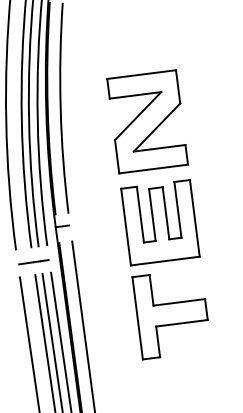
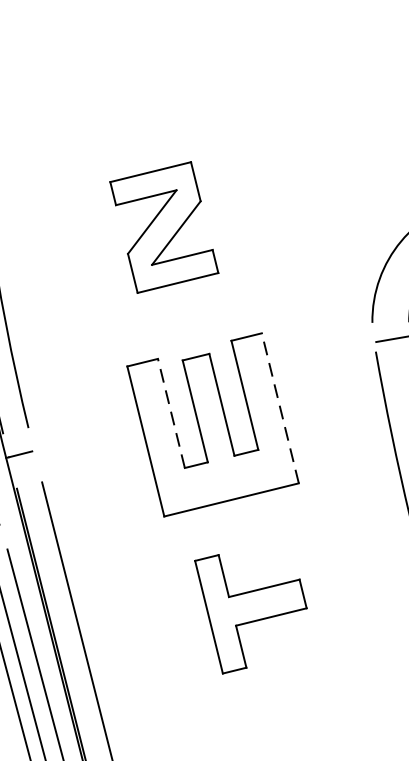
part: (147, 121) -> (164, 226), size x0.6
line: (140, 214) -> (171, 413), solid -> dashed
line: (194, 218) -> (279, 408), solid -> dashed
part: (169, 317) -> (252, 610), size x0.7

